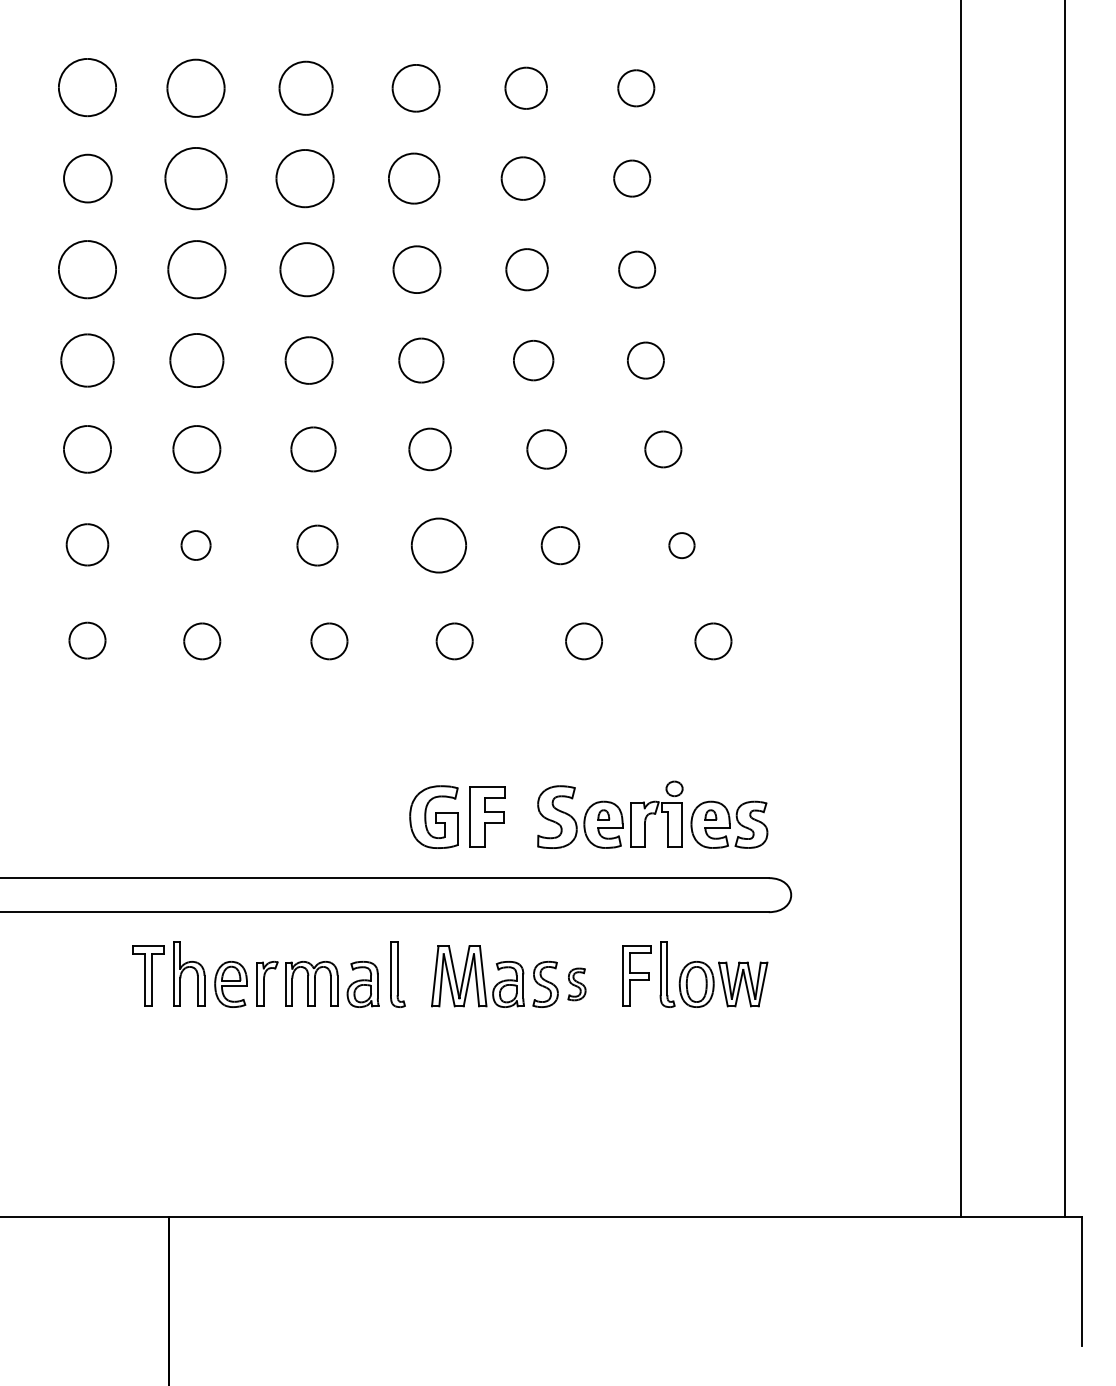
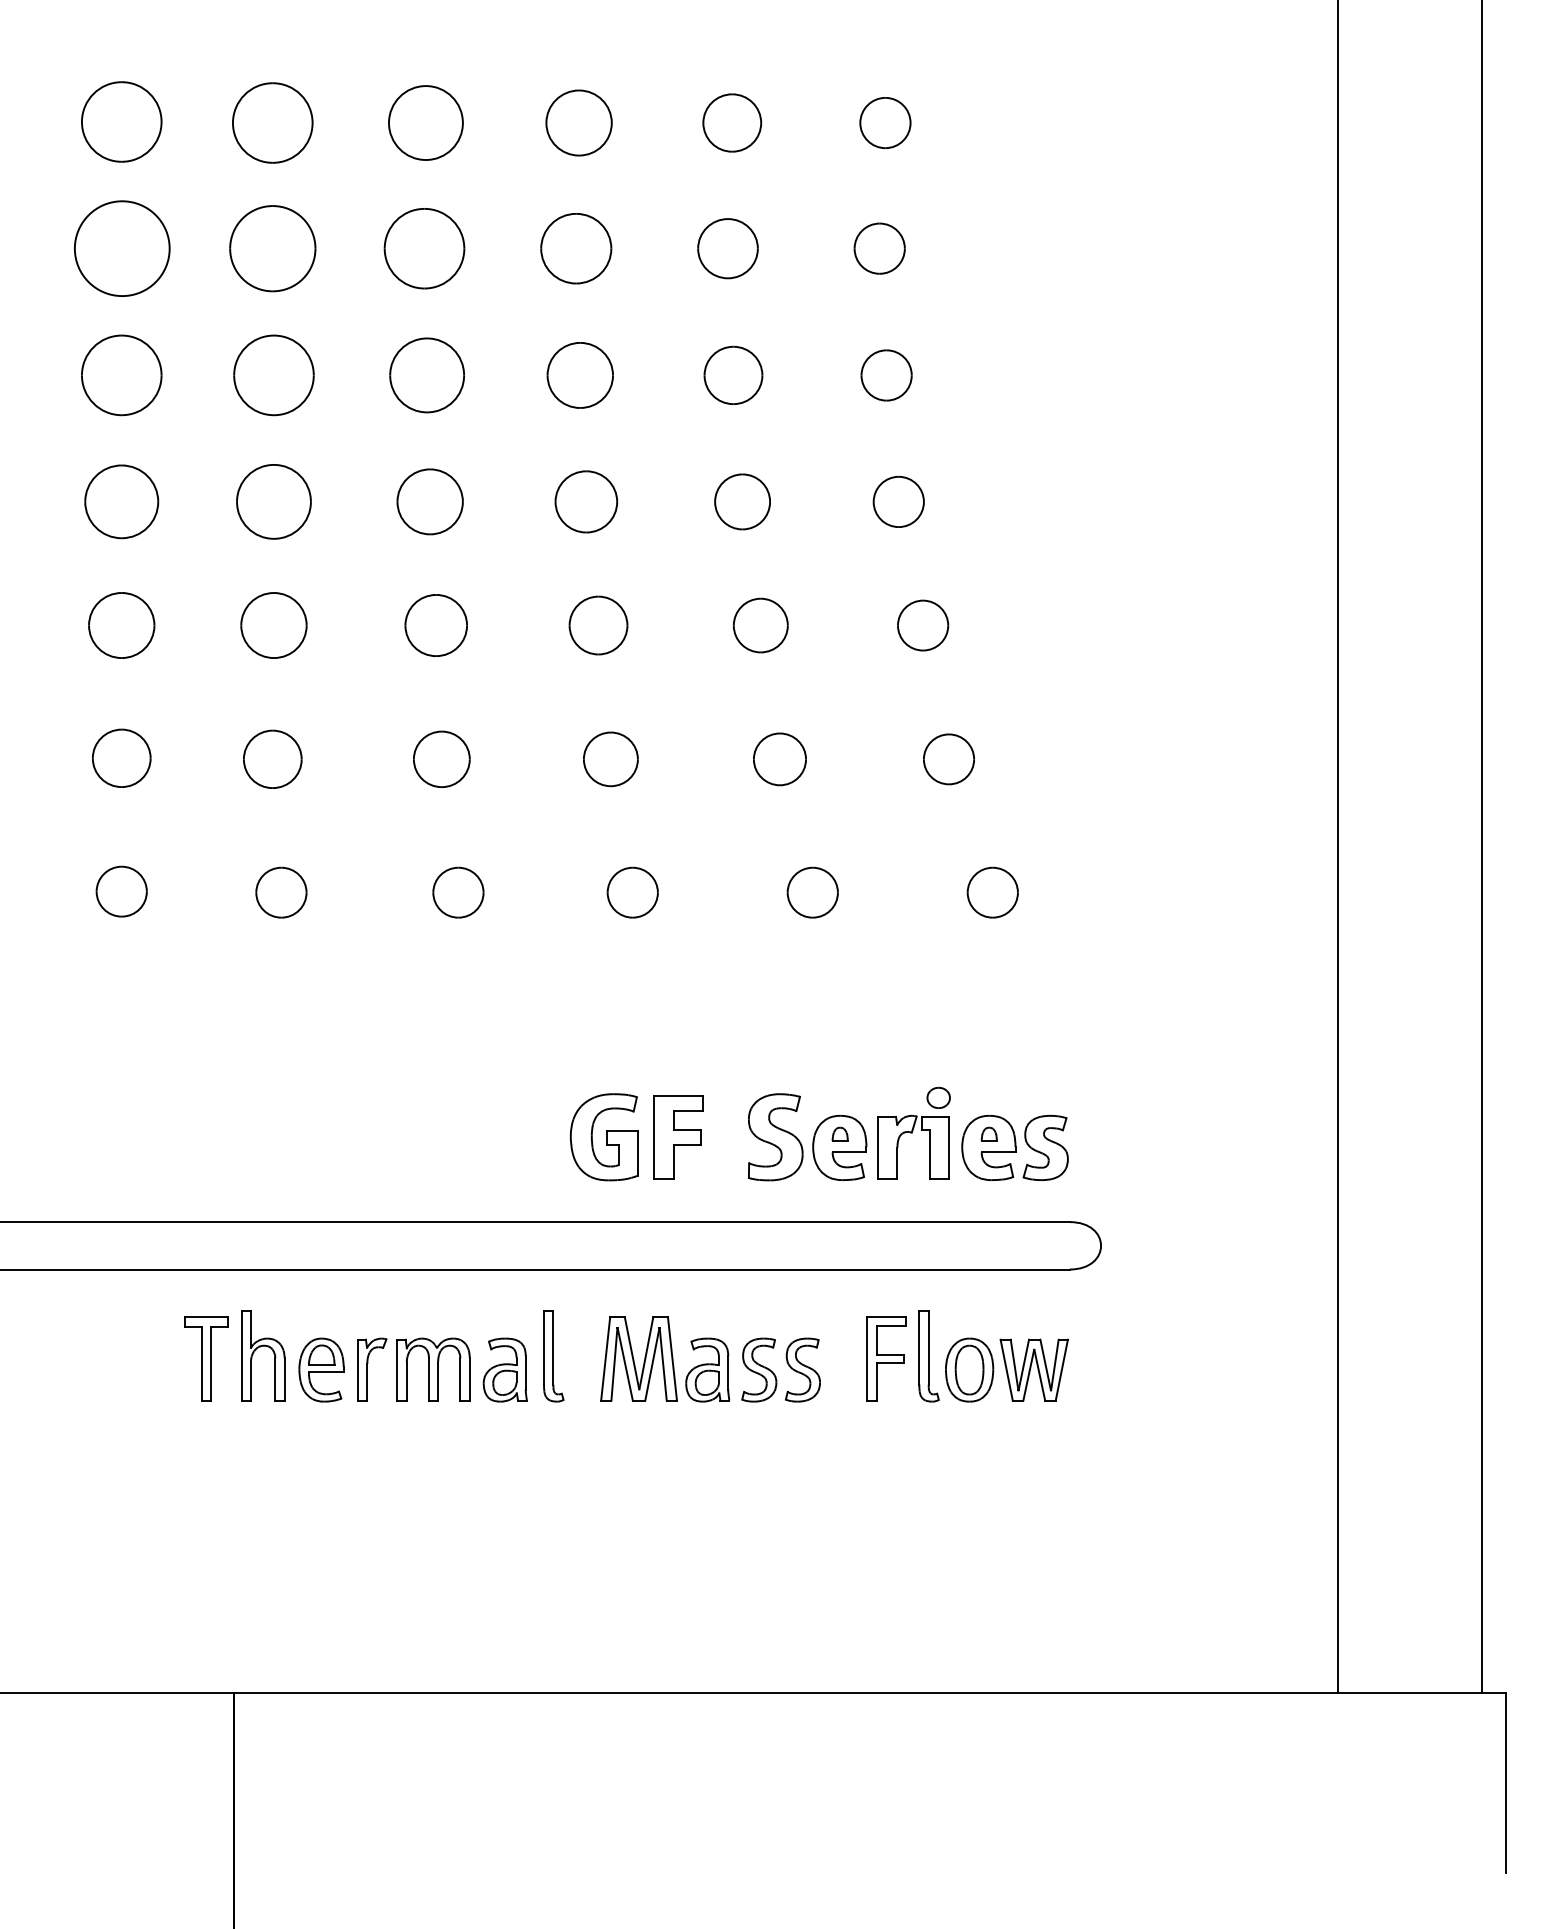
circle: (87, 178) -> (121, 248), size x1.43
part: (195, 544) -> (272, 758), size x1.43
part: (438, 545) -> (610, 759), size x0.71
part: (681, 545) -> (948, 759), size x1.43
part: (576, 984) -> (802, 1369), size x1.43

